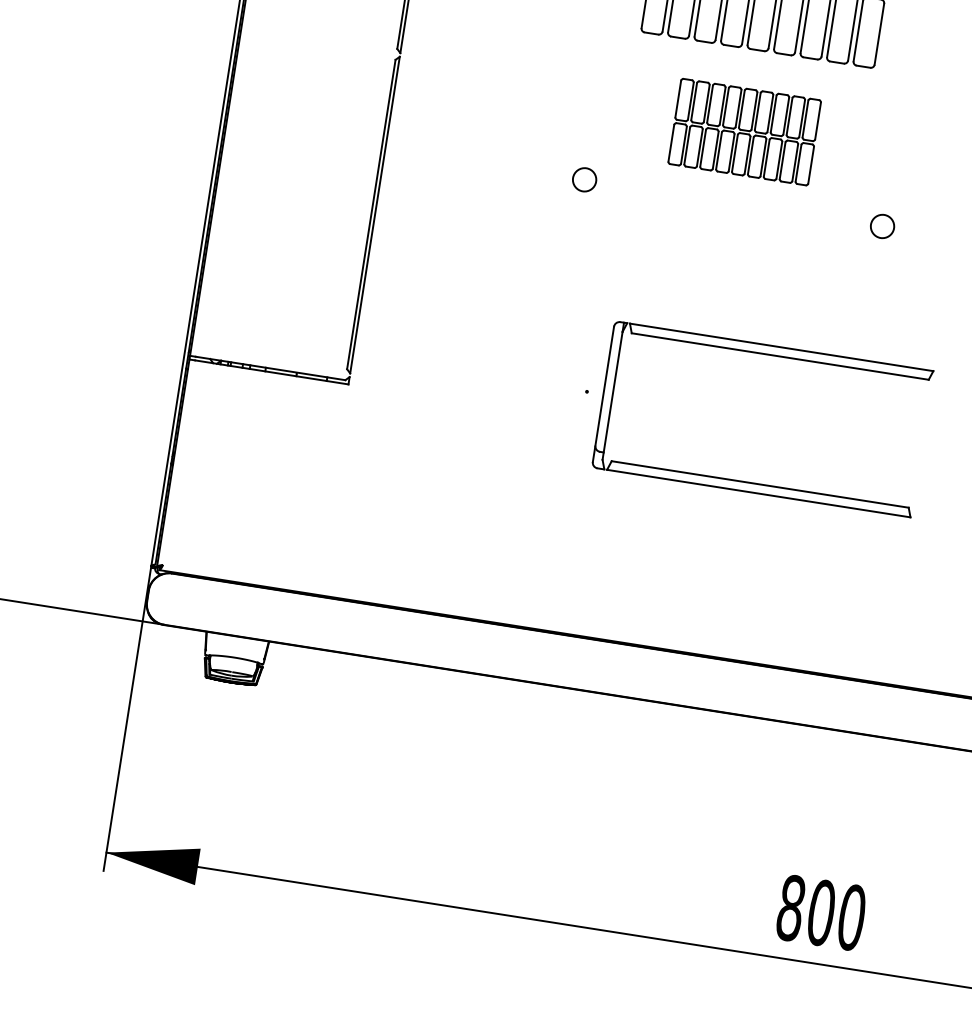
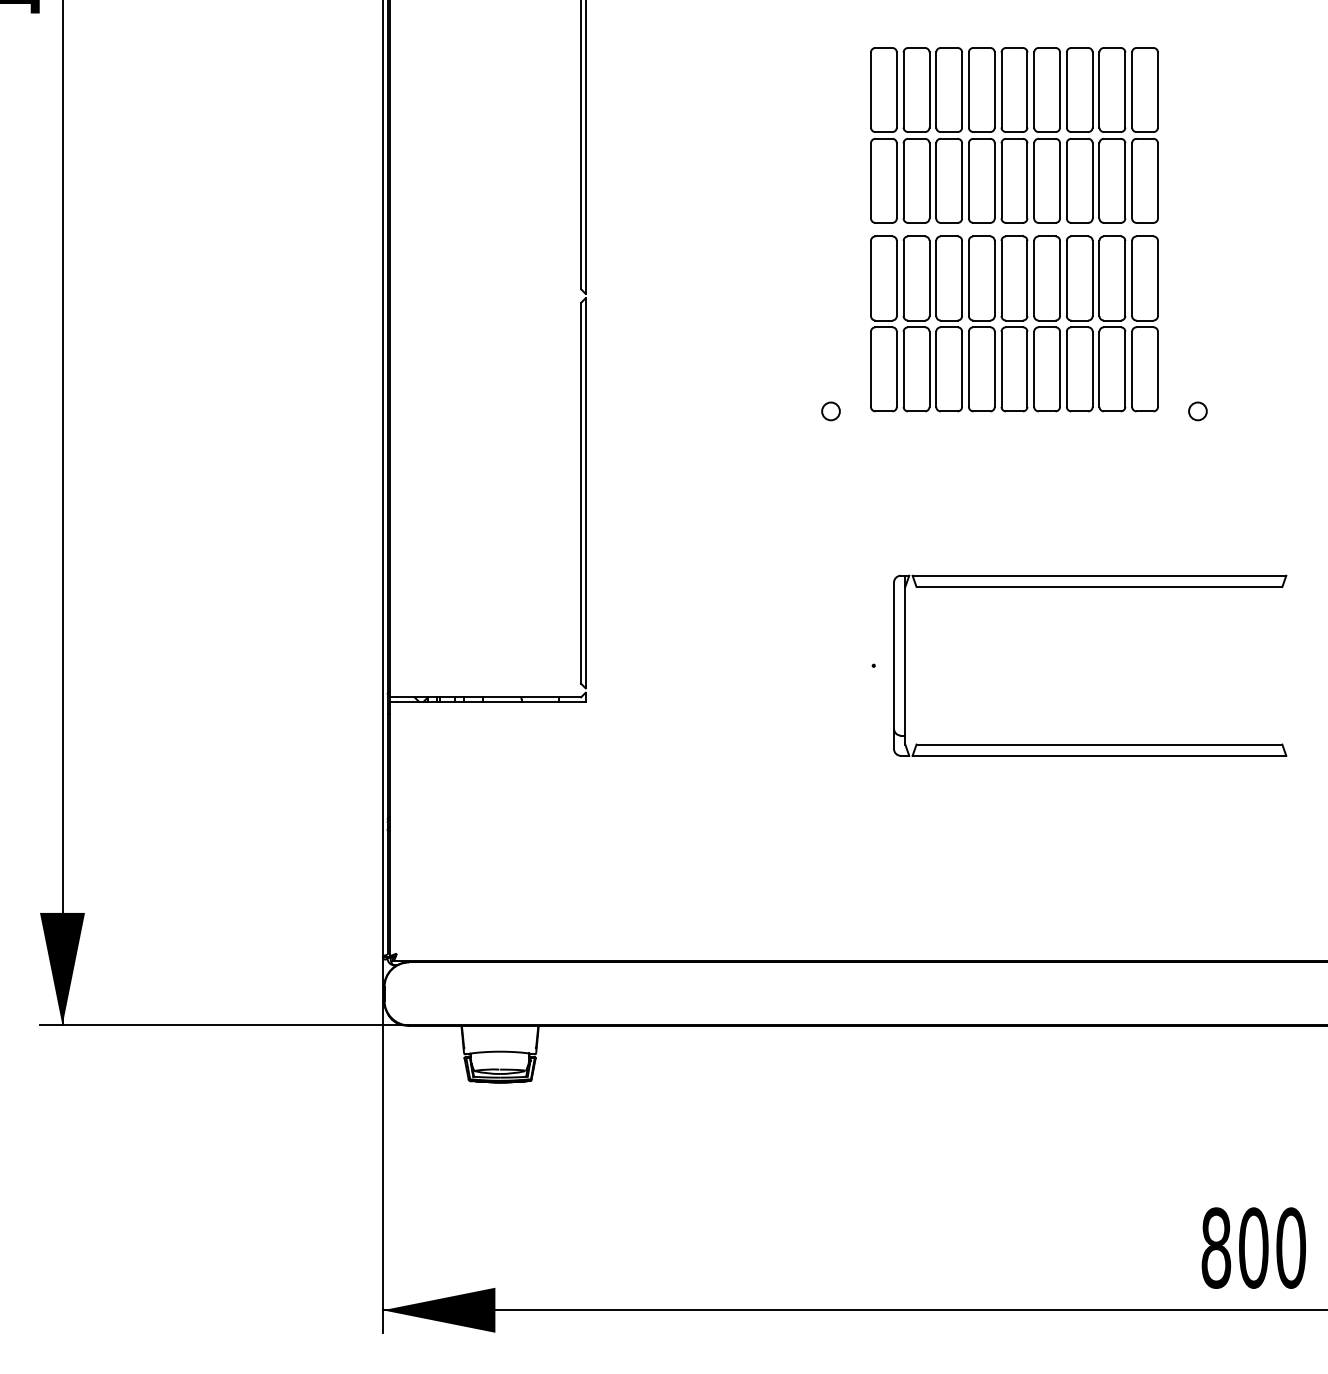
part: (744, 131) -> (1014, 323), size x1.67
circle: (584, 179) -> (830, 411), size x0.62
circle: (882, 226) -> (1197, 411), size x0.62

